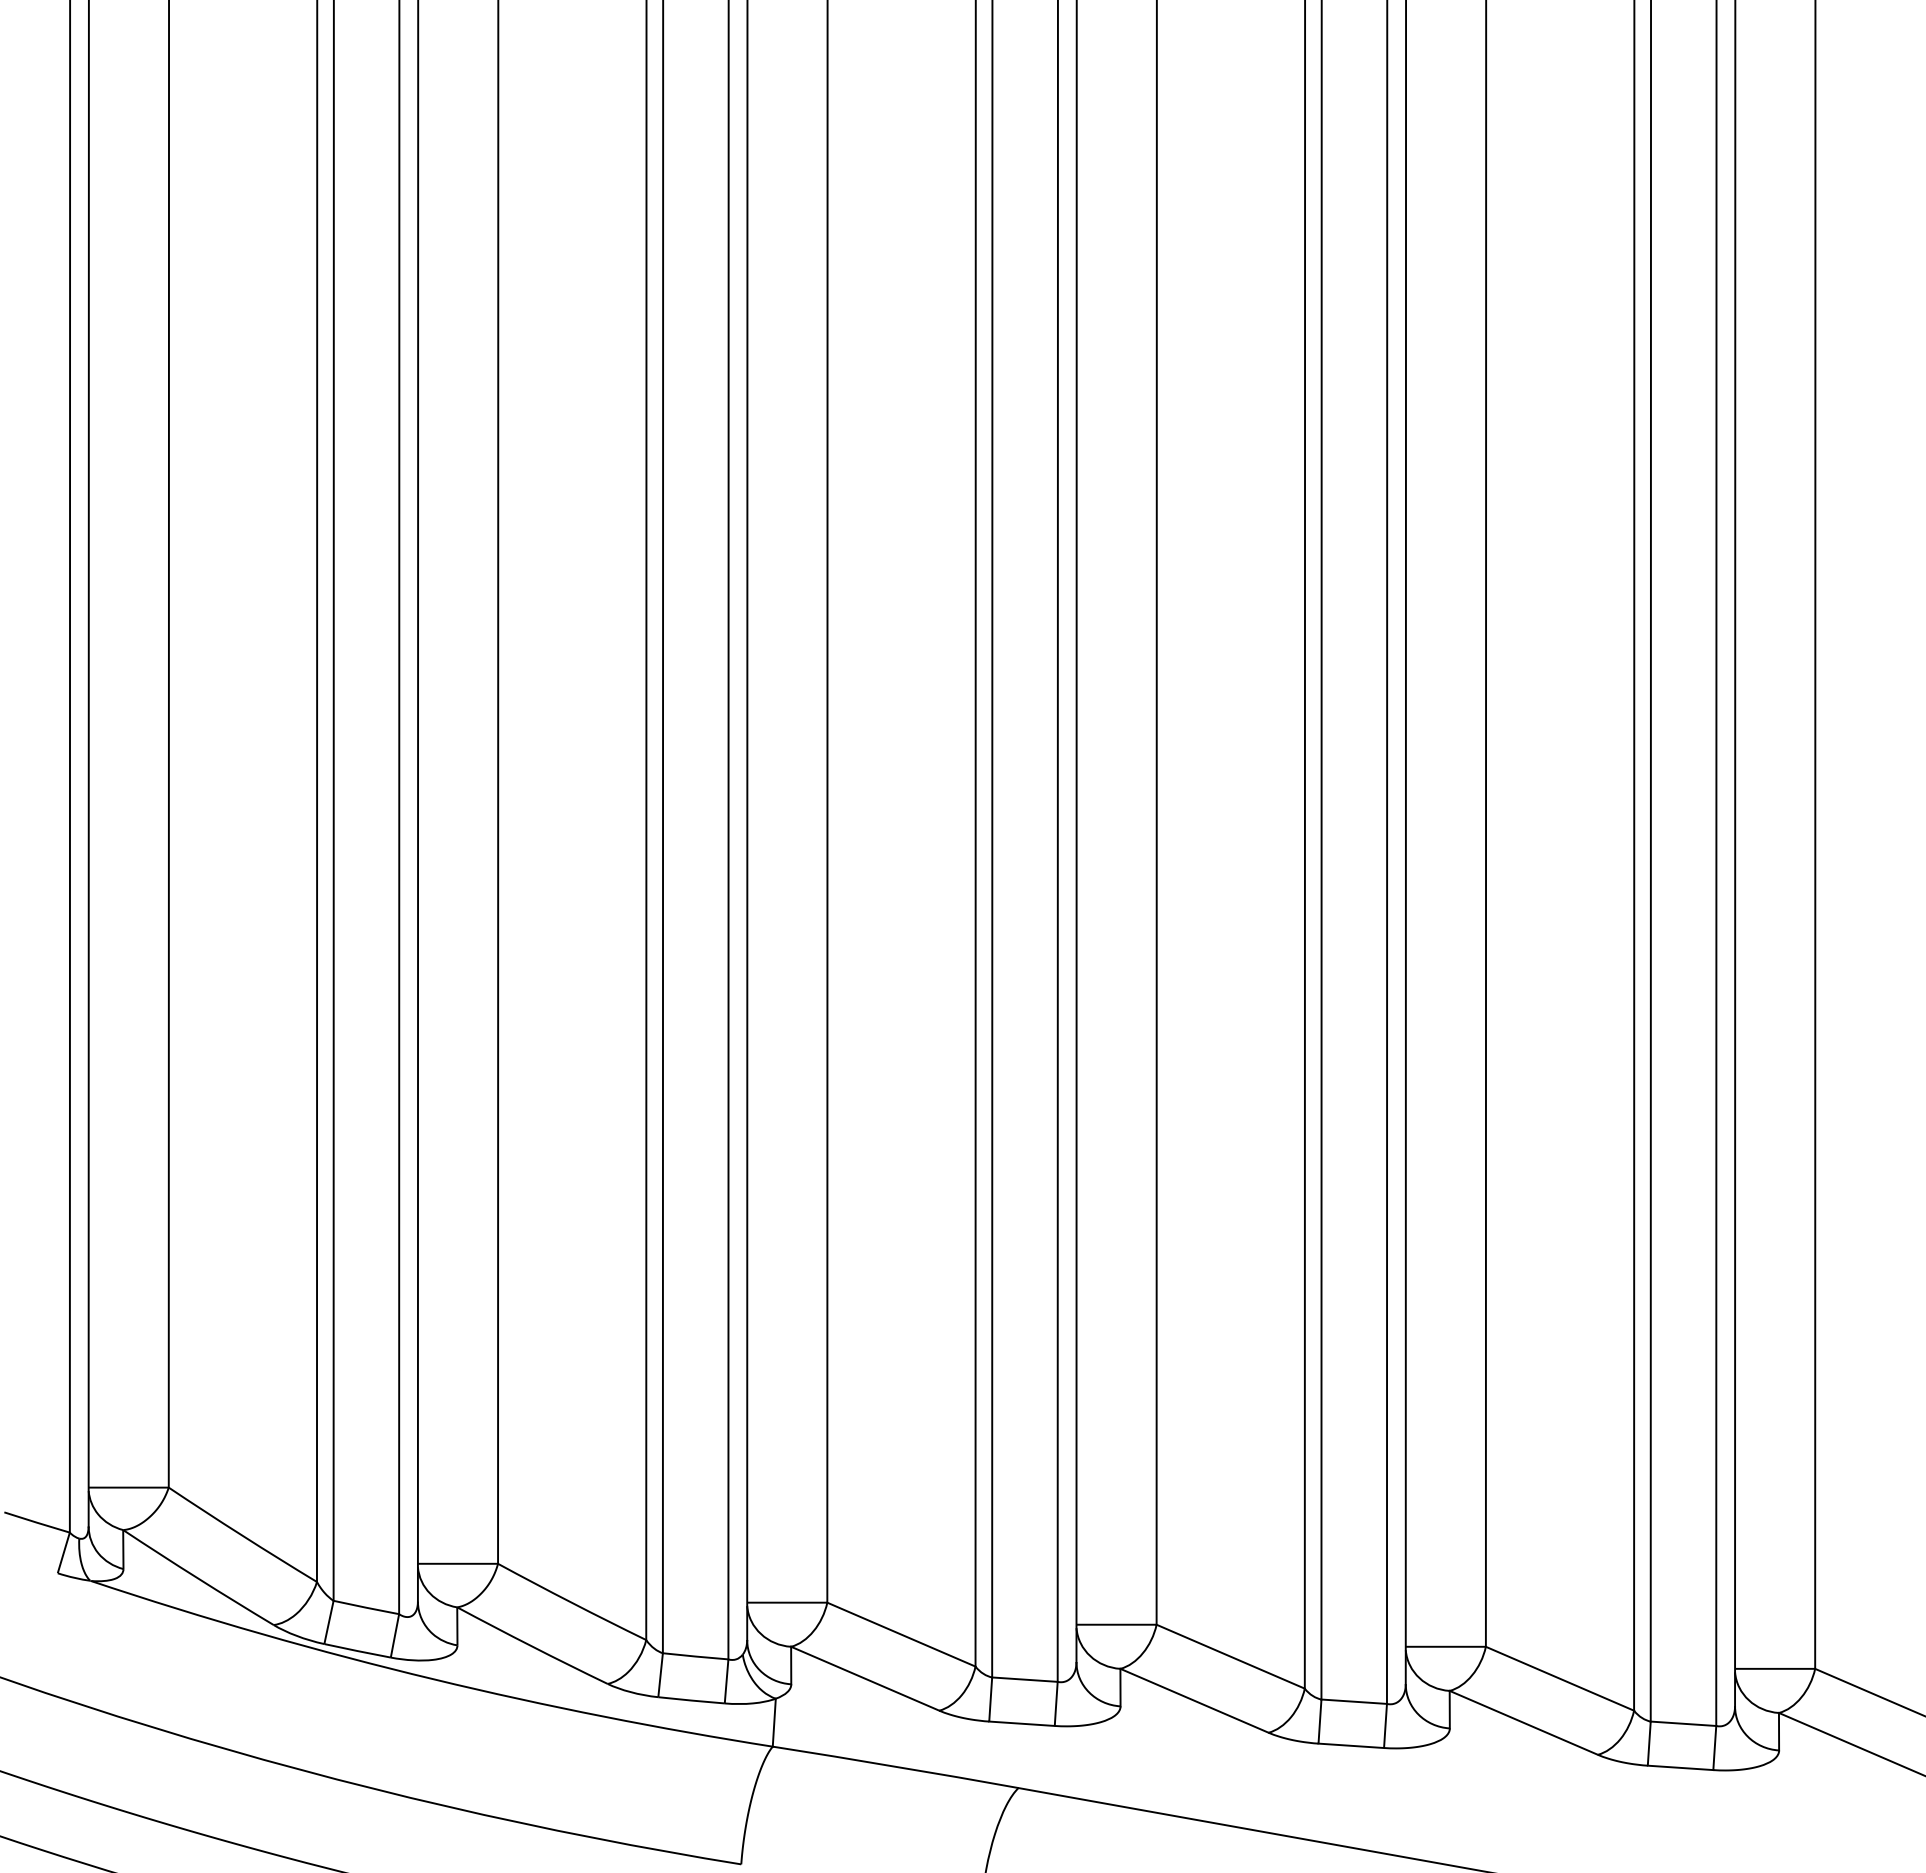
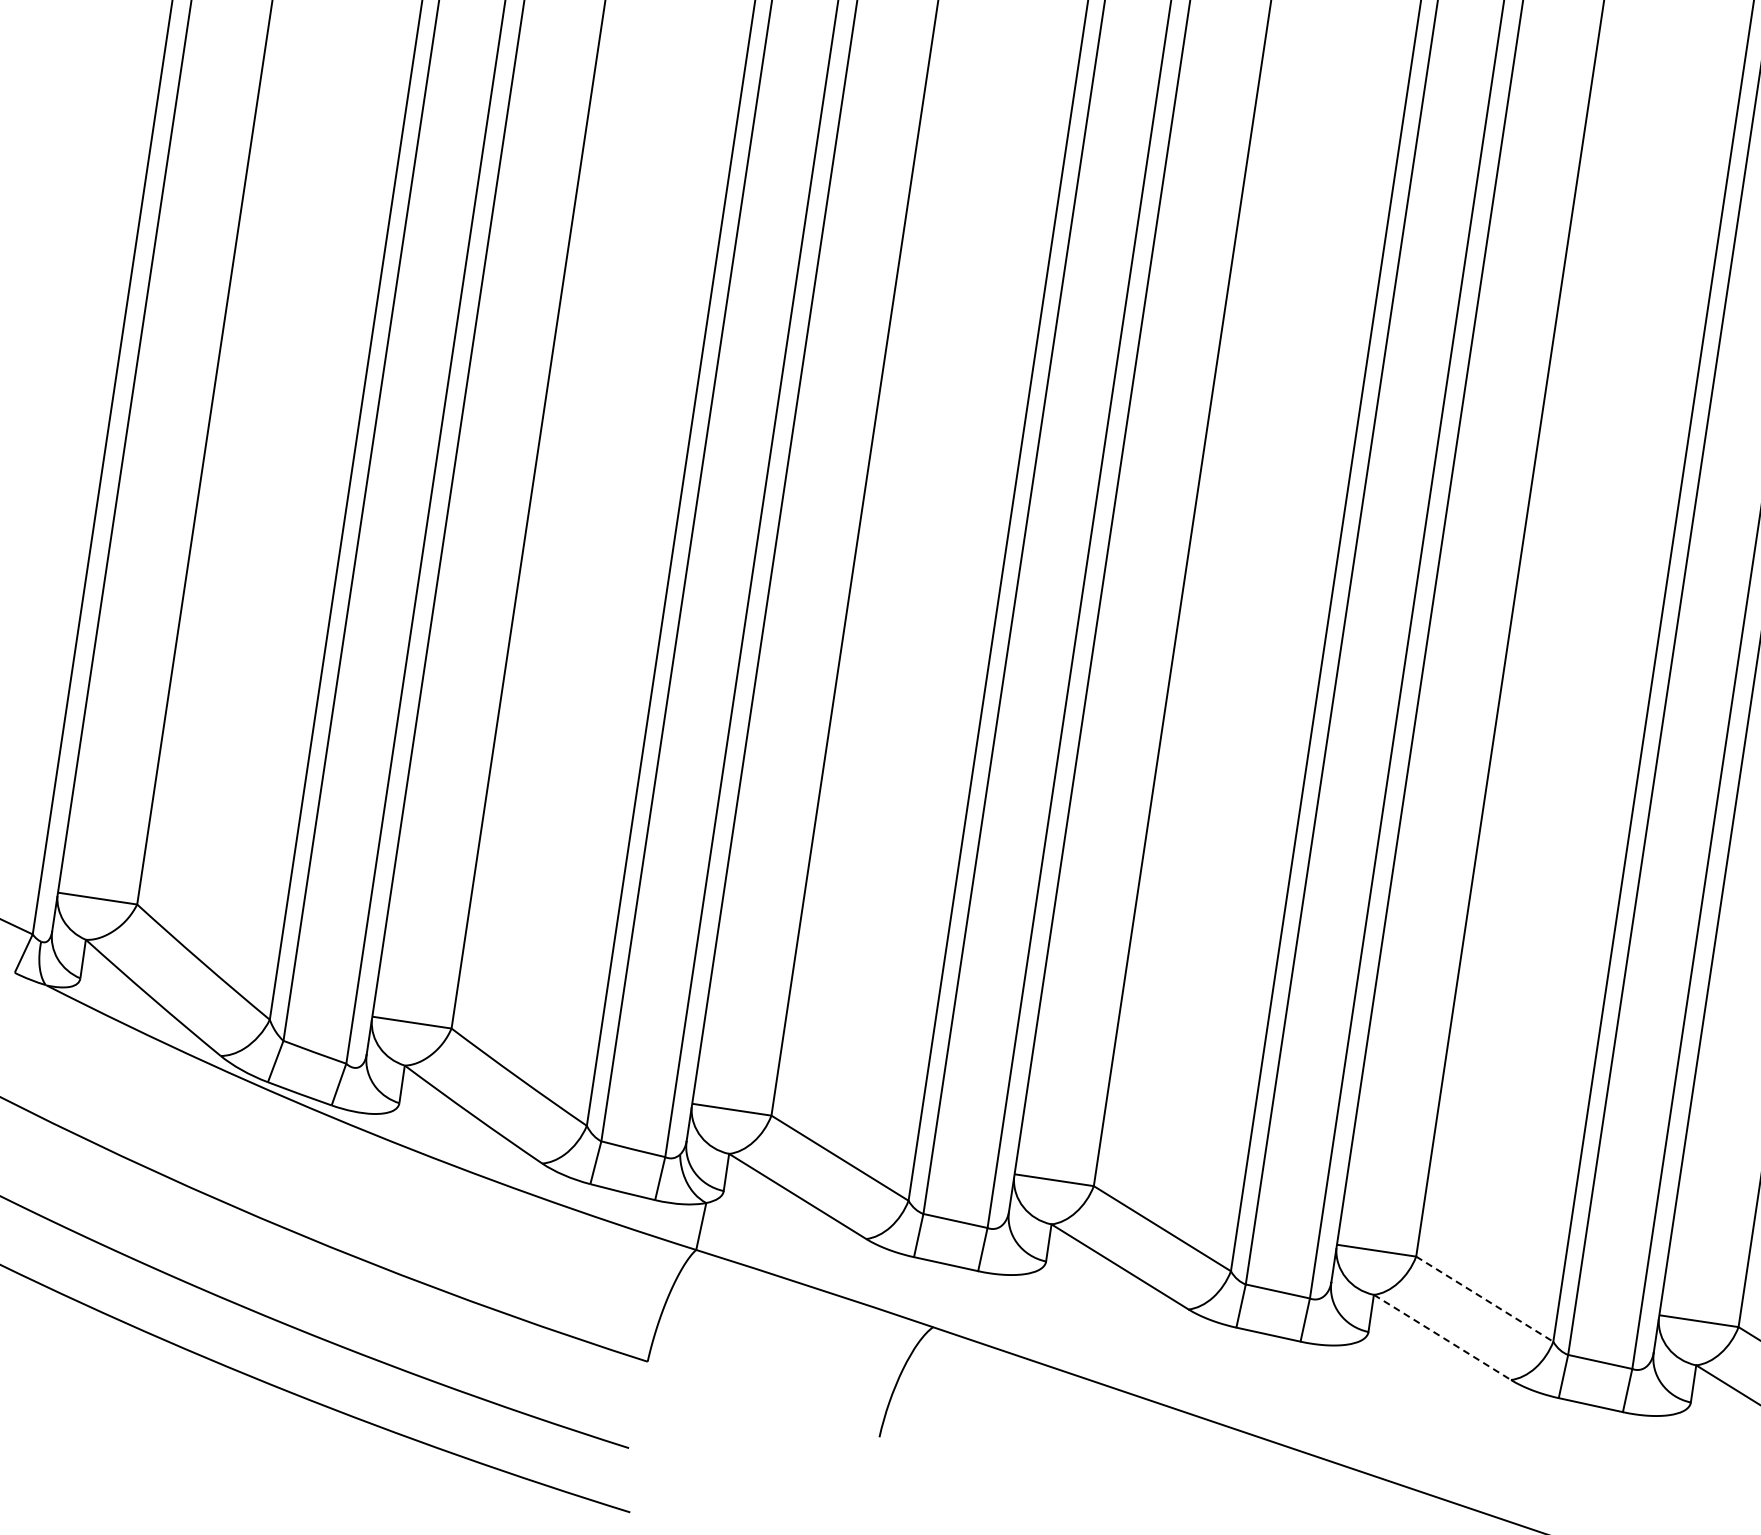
line: (1559, 1678) -> (1484, 1298), solid -> dashed
line: (1523, 1722) -> (1442, 1337), solid -> dashed

